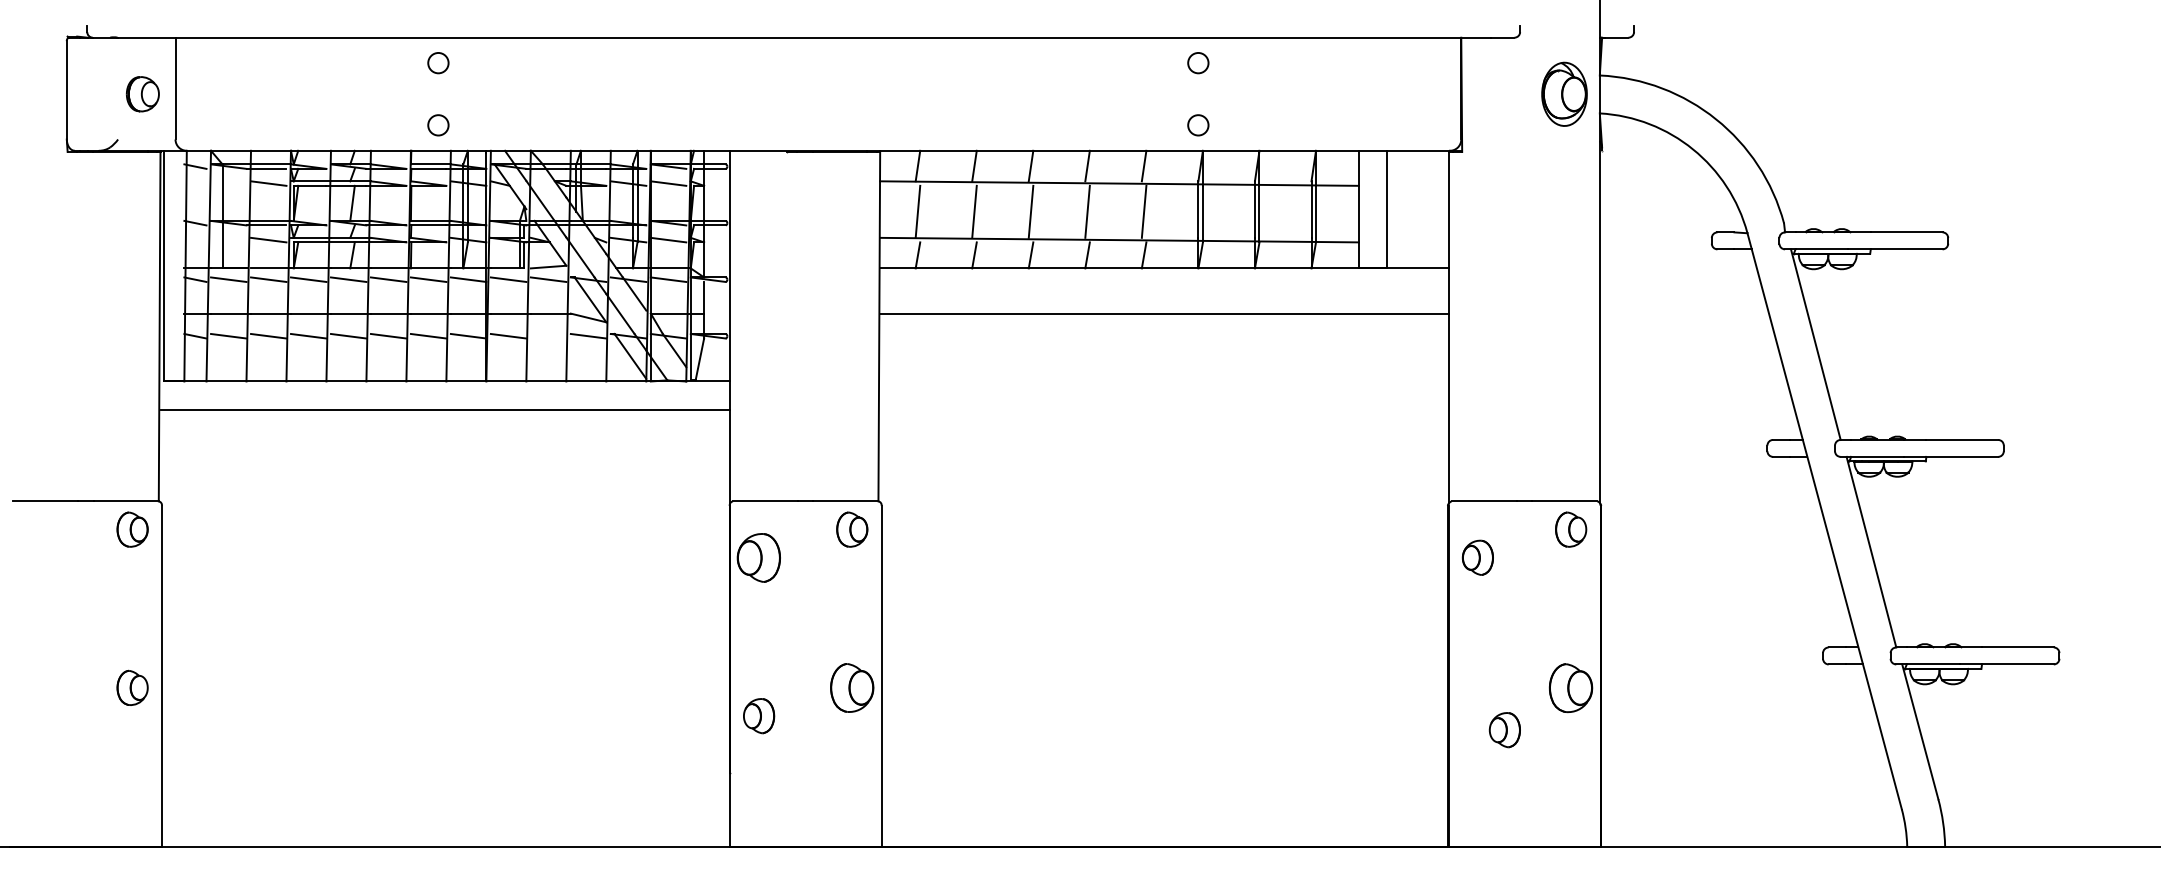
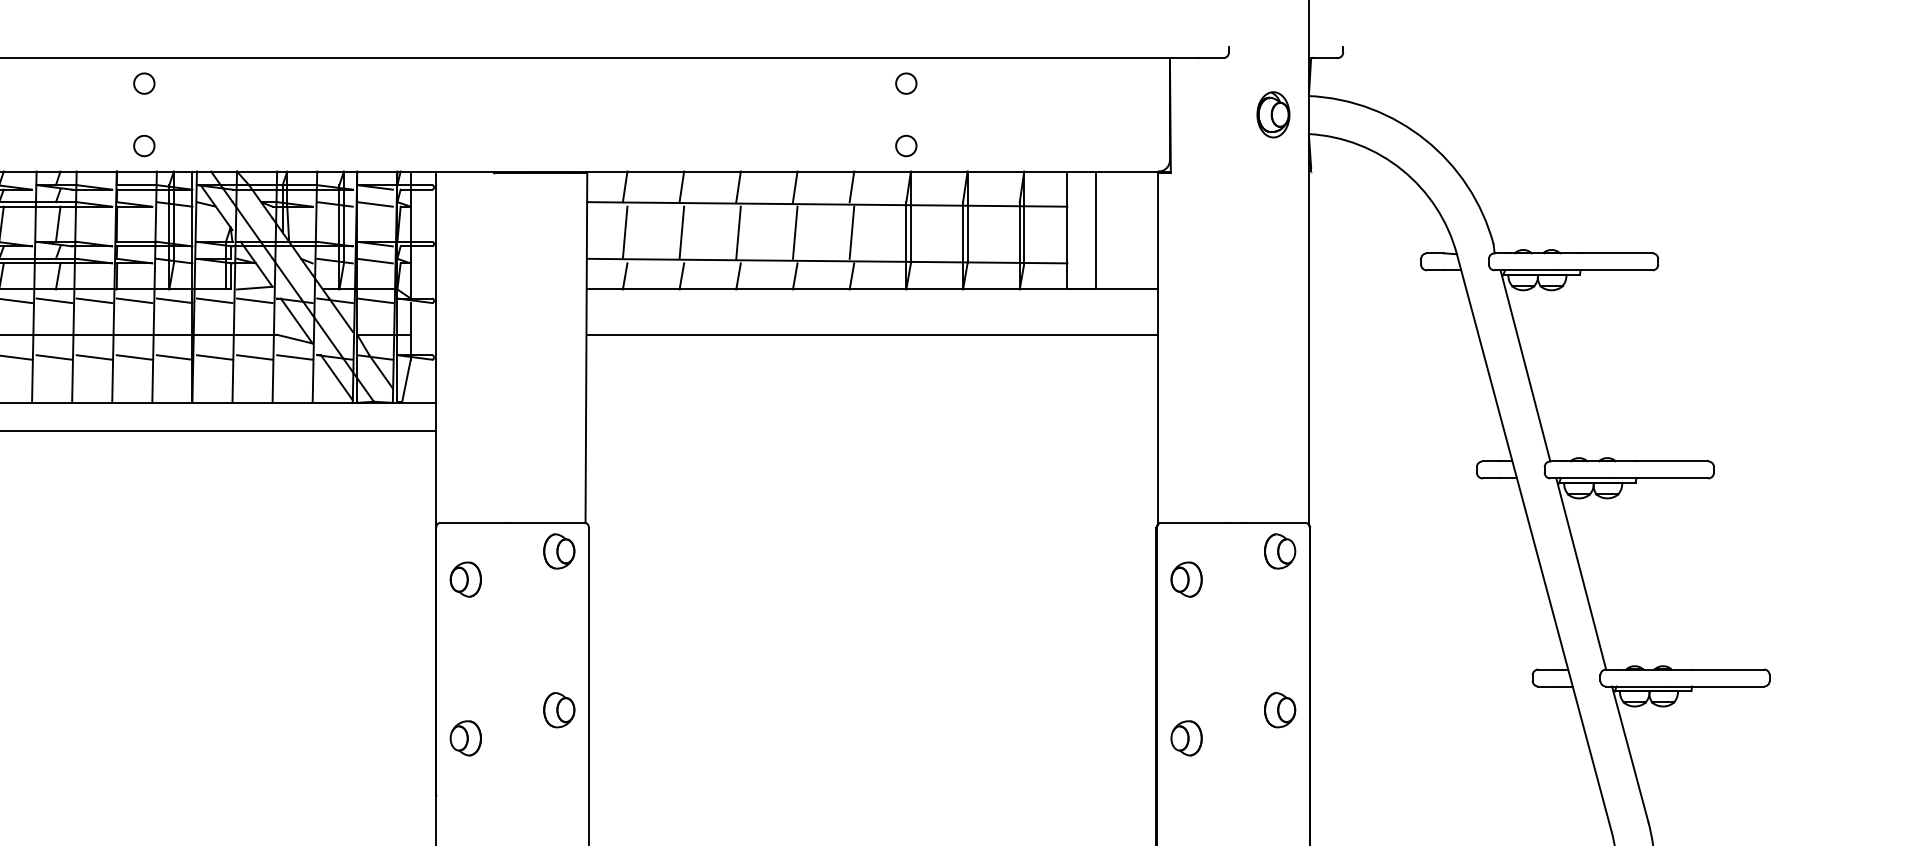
part: (1564, 93) -> (1273, 114), size x0.71
line: (548, 335) -> (254, 356), added
part: (759, 557) -> (466, 579), size x0.71
part: (852, 687) -> (559, 709), size x0.71
part: (1571, 687) -> (1280, 709), size x0.71
part: (1504, 730) -> (1186, 738), moved

